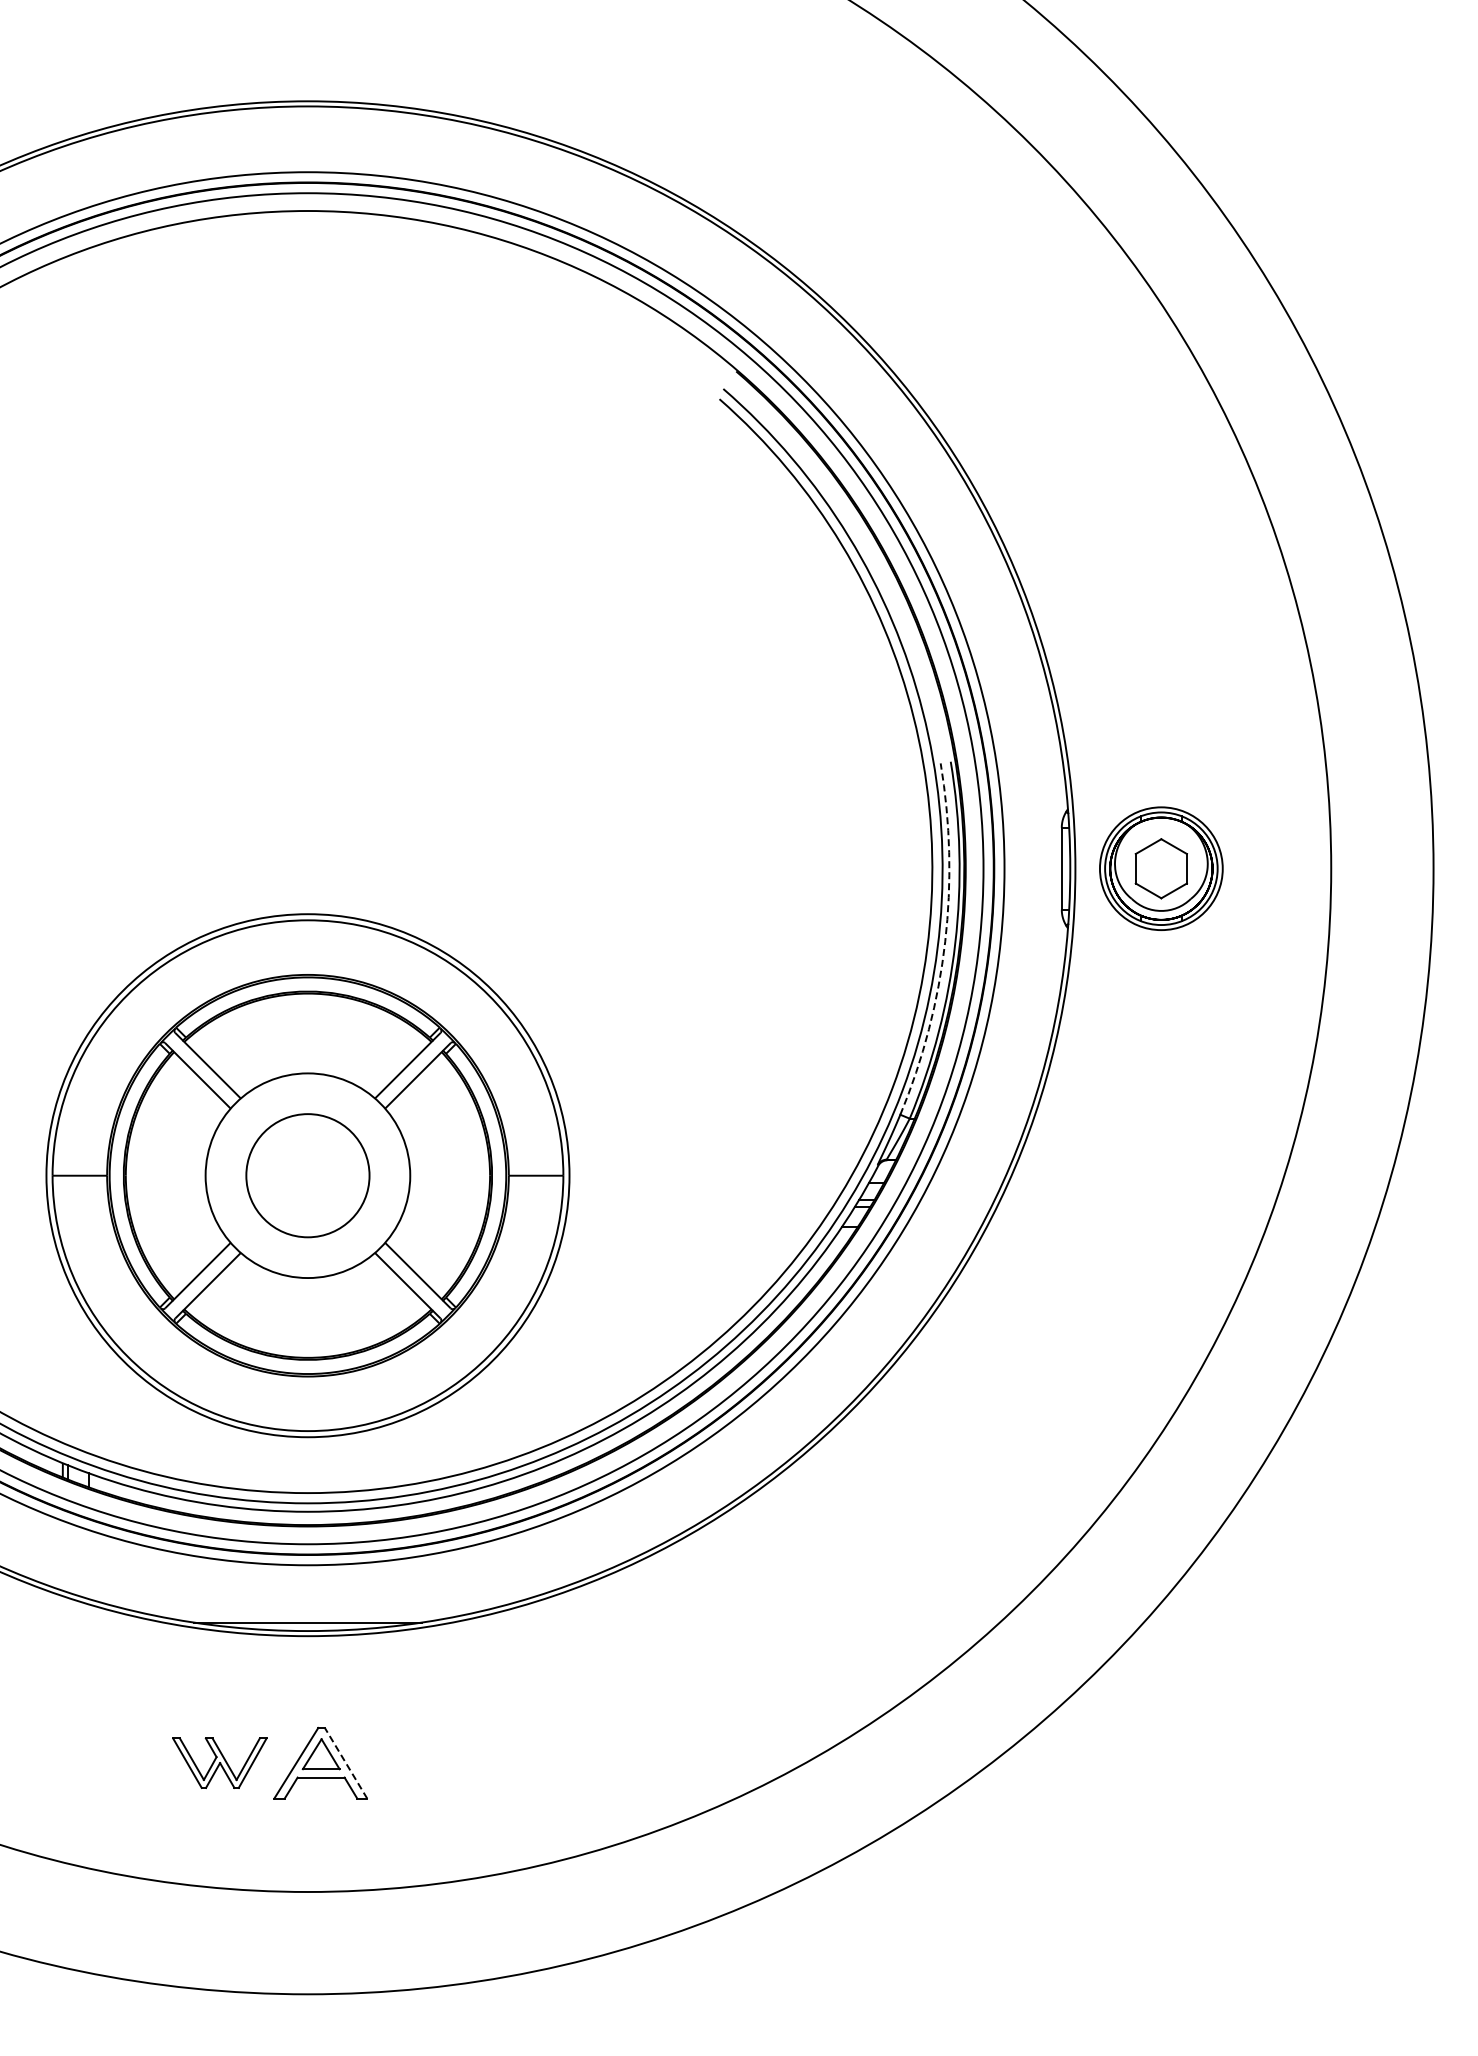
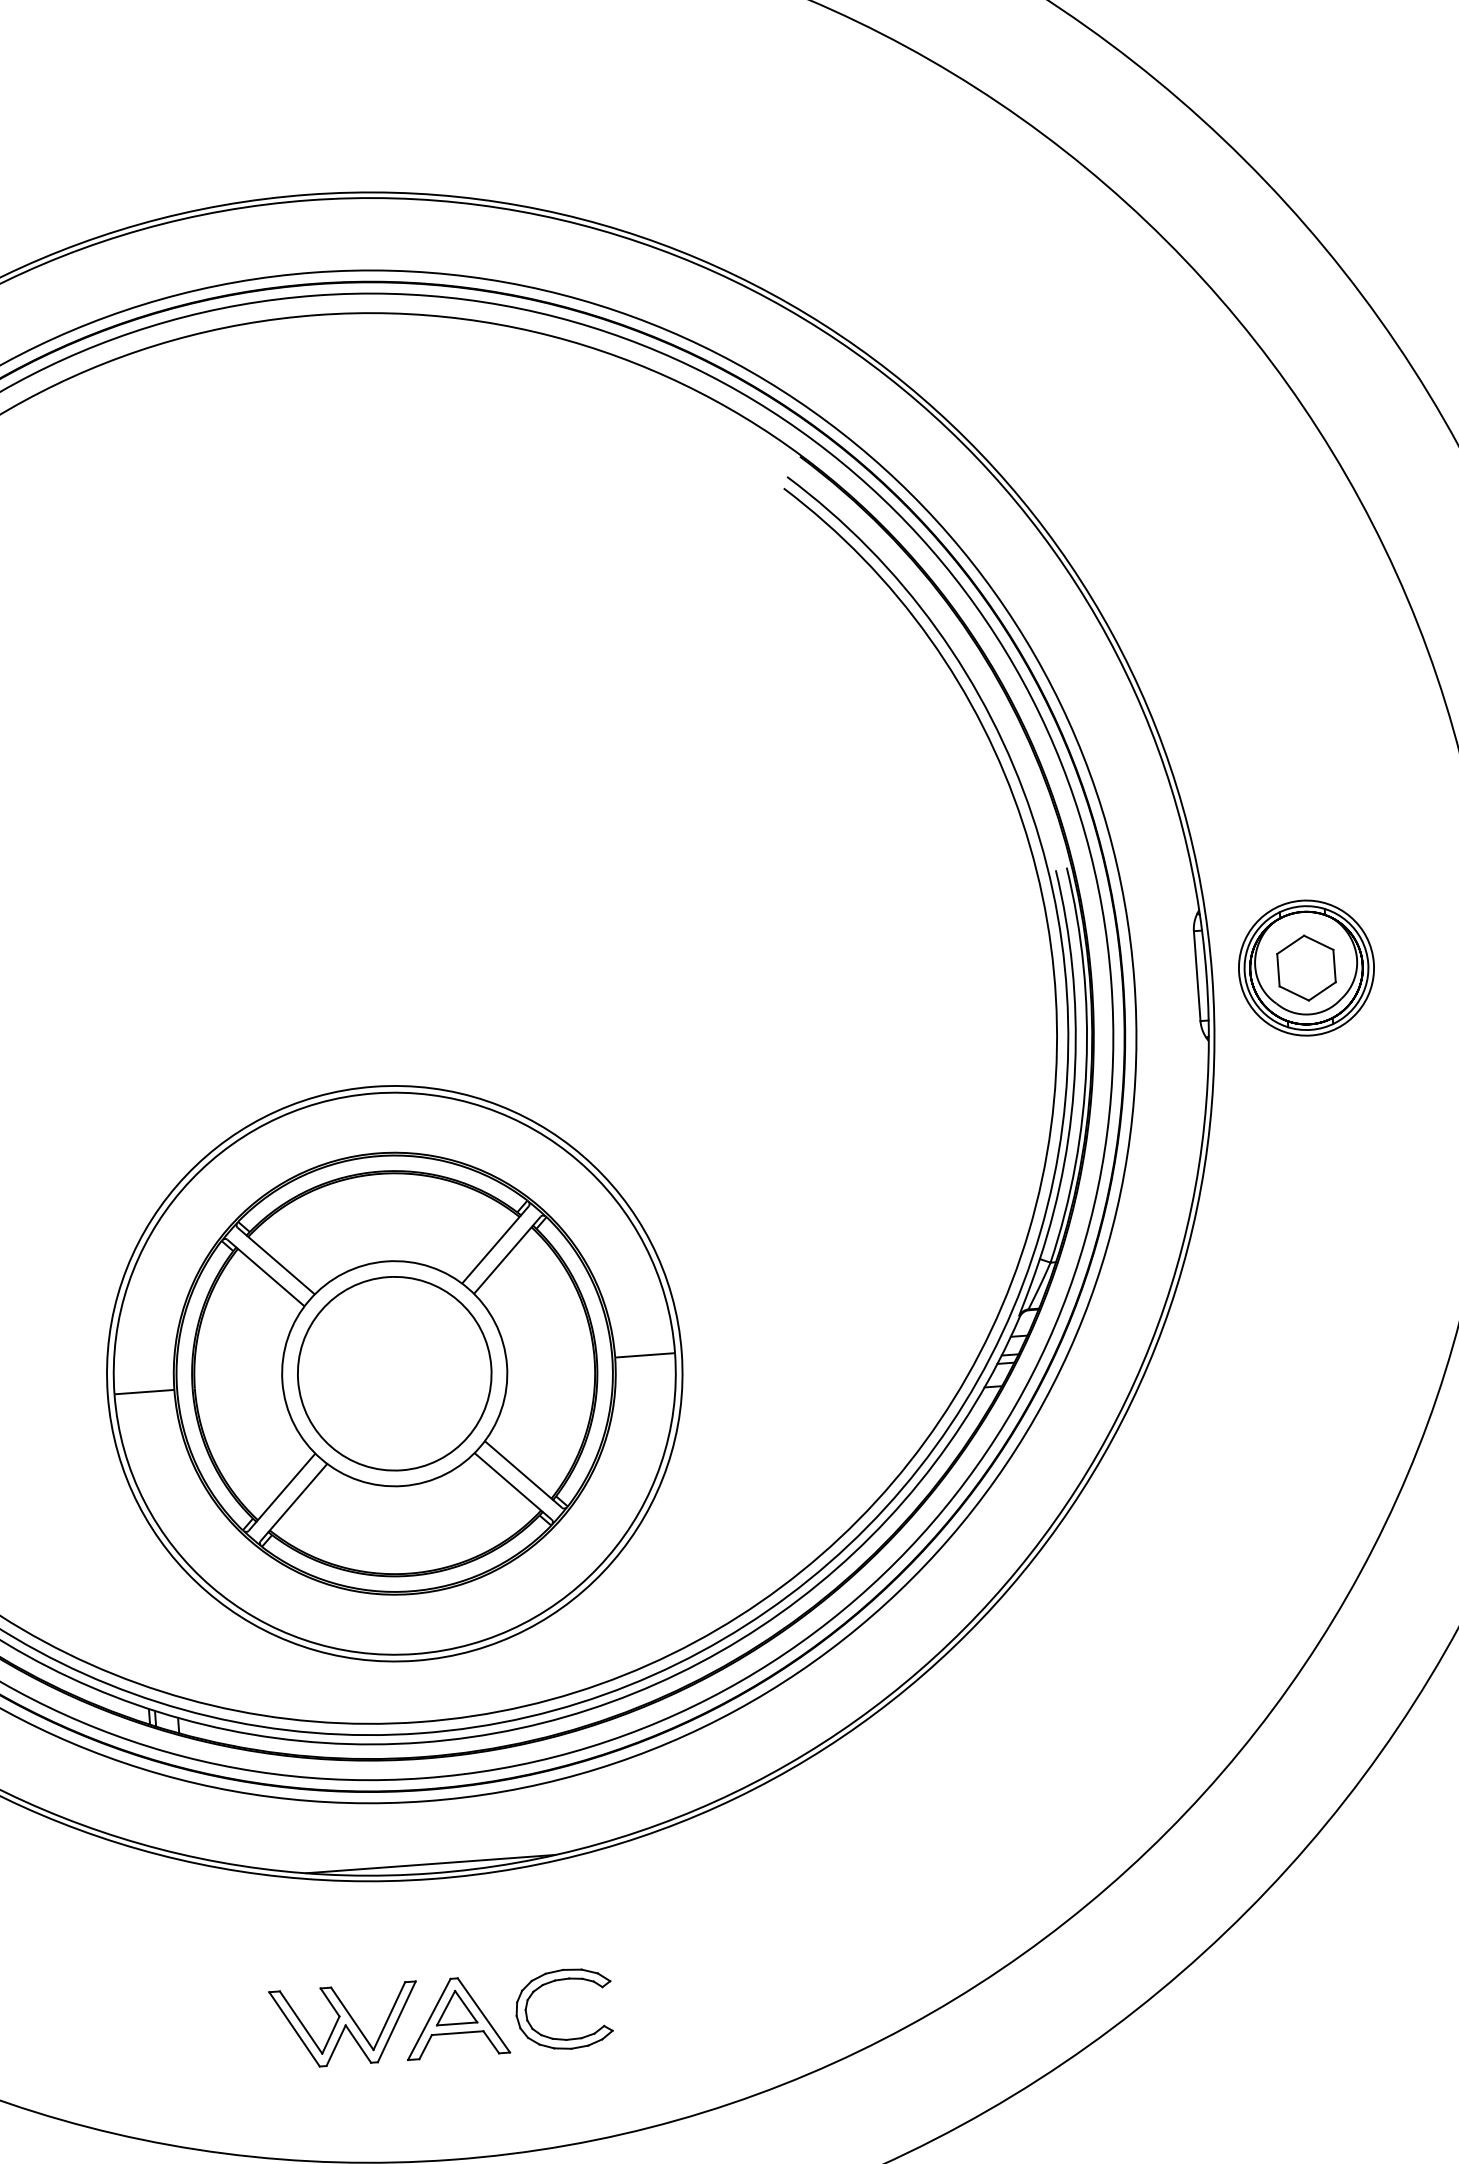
arc: (945, 941) -> (1075, 1065), dashed -> solid
circle: (307, 1175) -> (394, 1373), size x1.43
part: (219, 1762) -> (344, 2024), size x1.43
line: (345, 1762) -> (483, 2014), dashed -> solid
part: (411, 1788) -> (557, 2037), added

